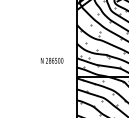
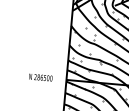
text: (52, 60) -> (41, 77), moved

